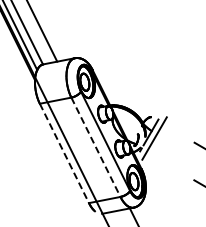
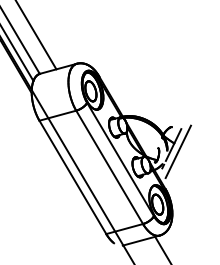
line: (96, 147) -> (110, 167), dashed -> solid
line: (64, 153) -> (72, 177), dashed -> solid

